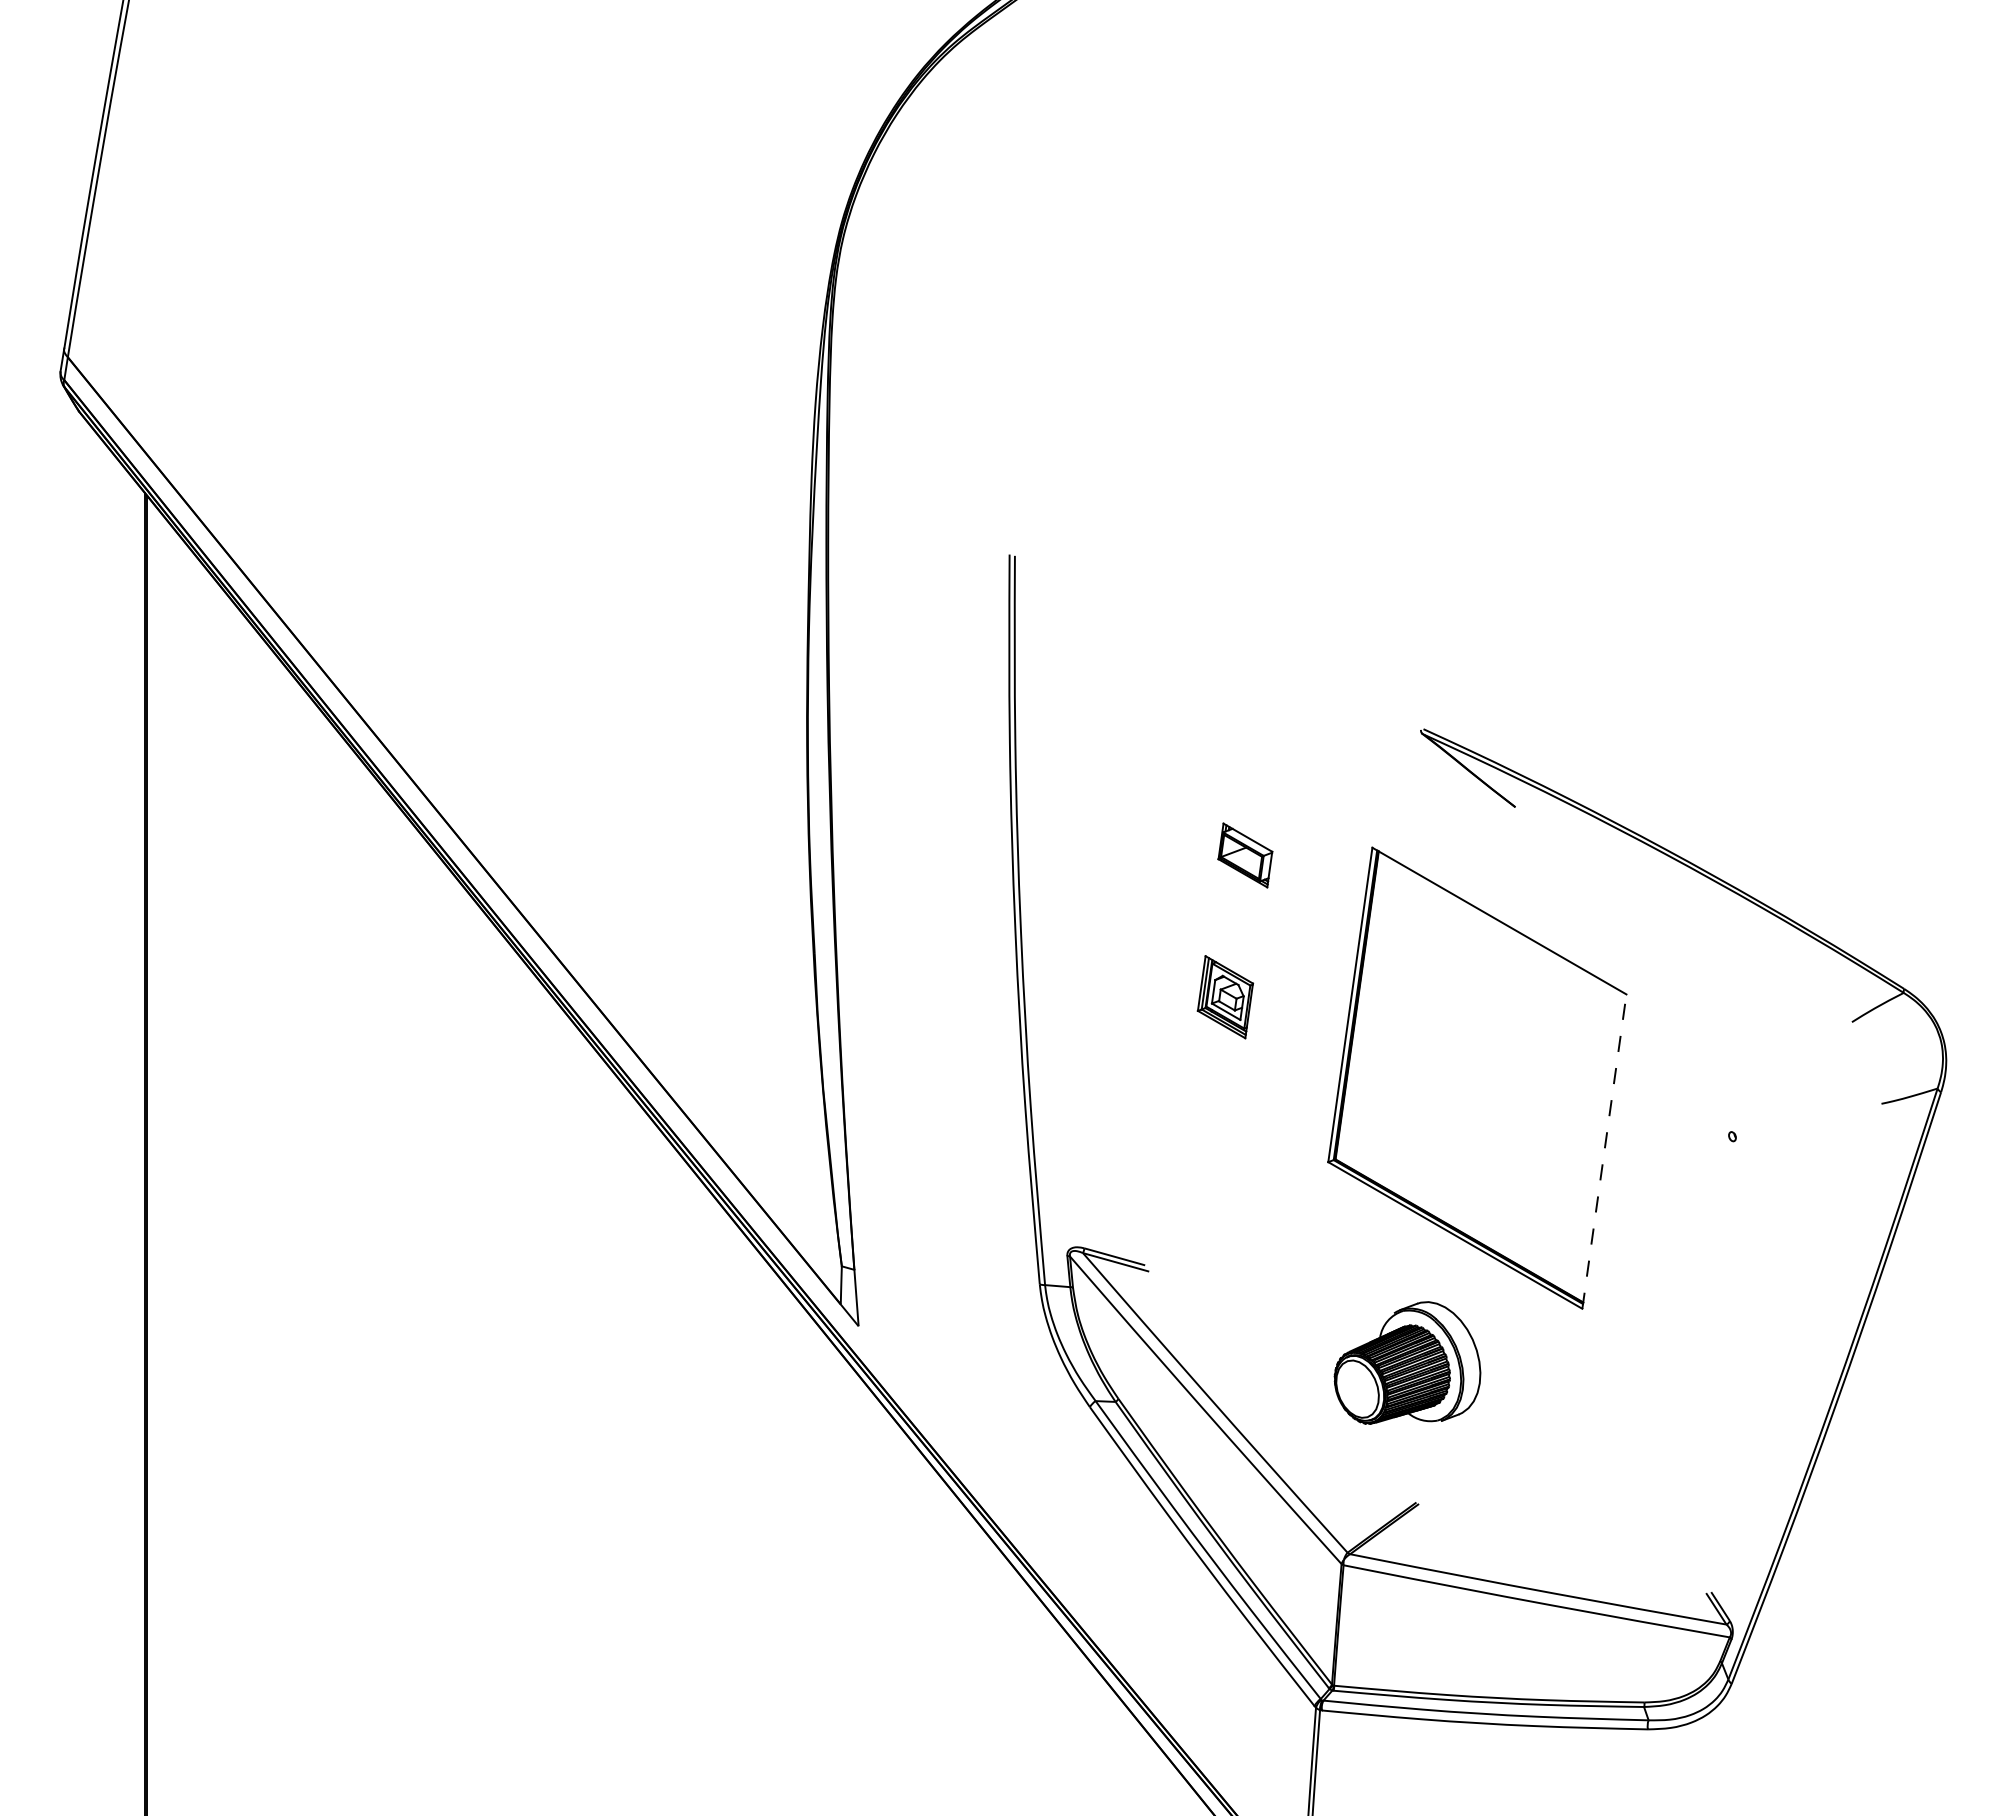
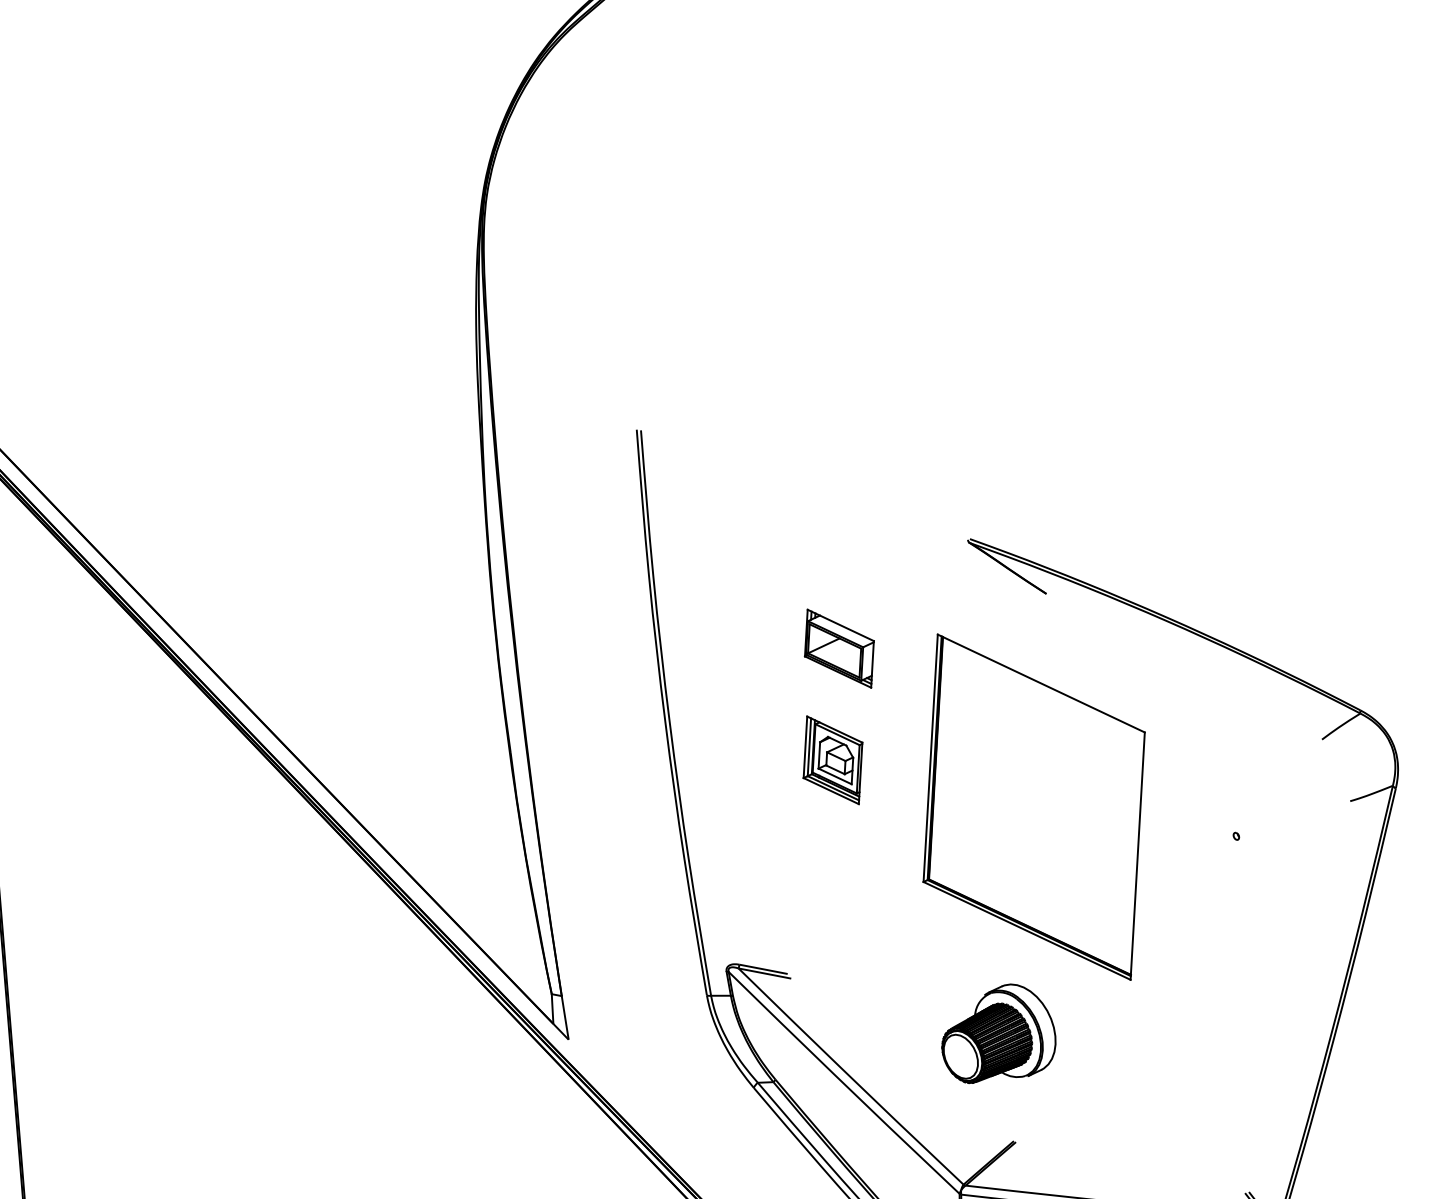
part: (1245, 855) -> (839, 648), size x1.67
part: (1225, 996) -> (833, 759), size x1.43
line: (1604, 1151) -> (1137, 856), dashed -> solid

